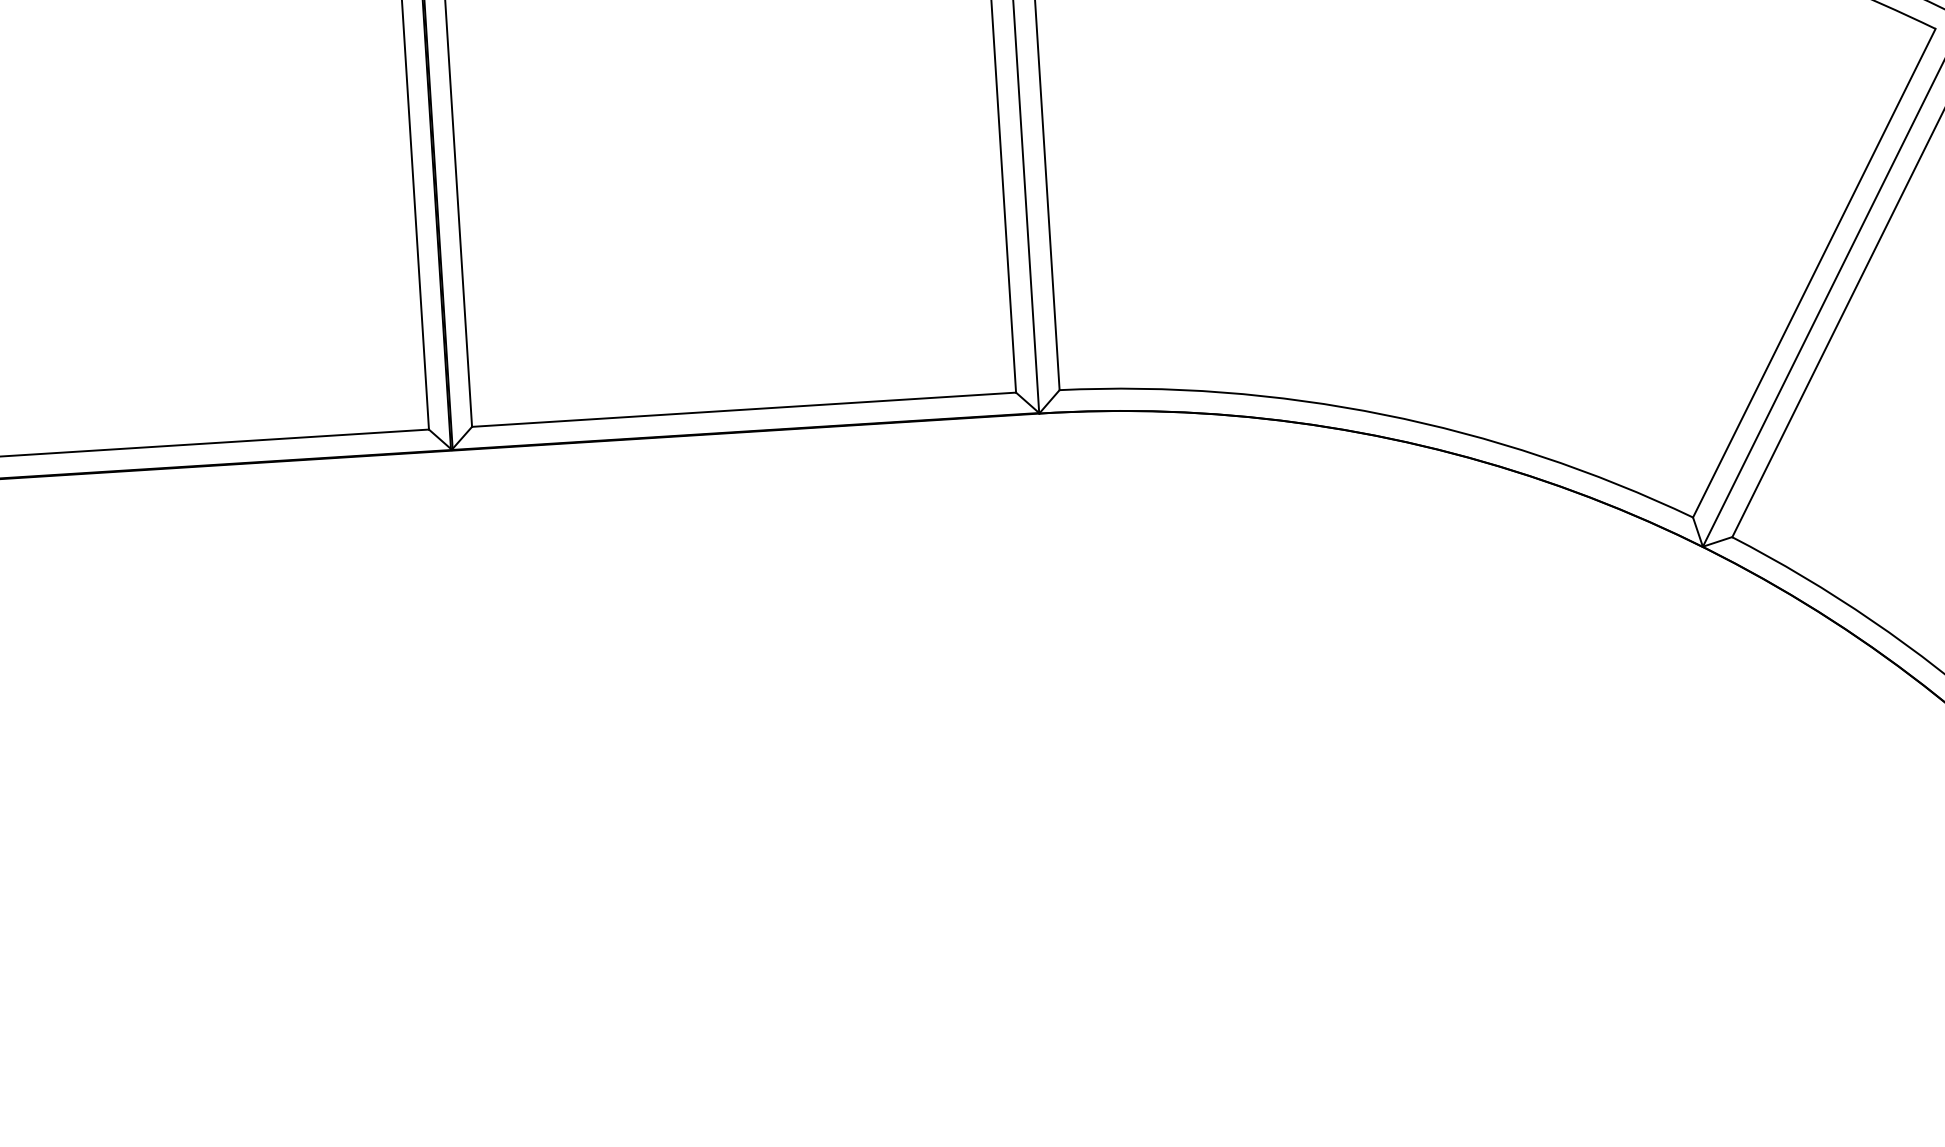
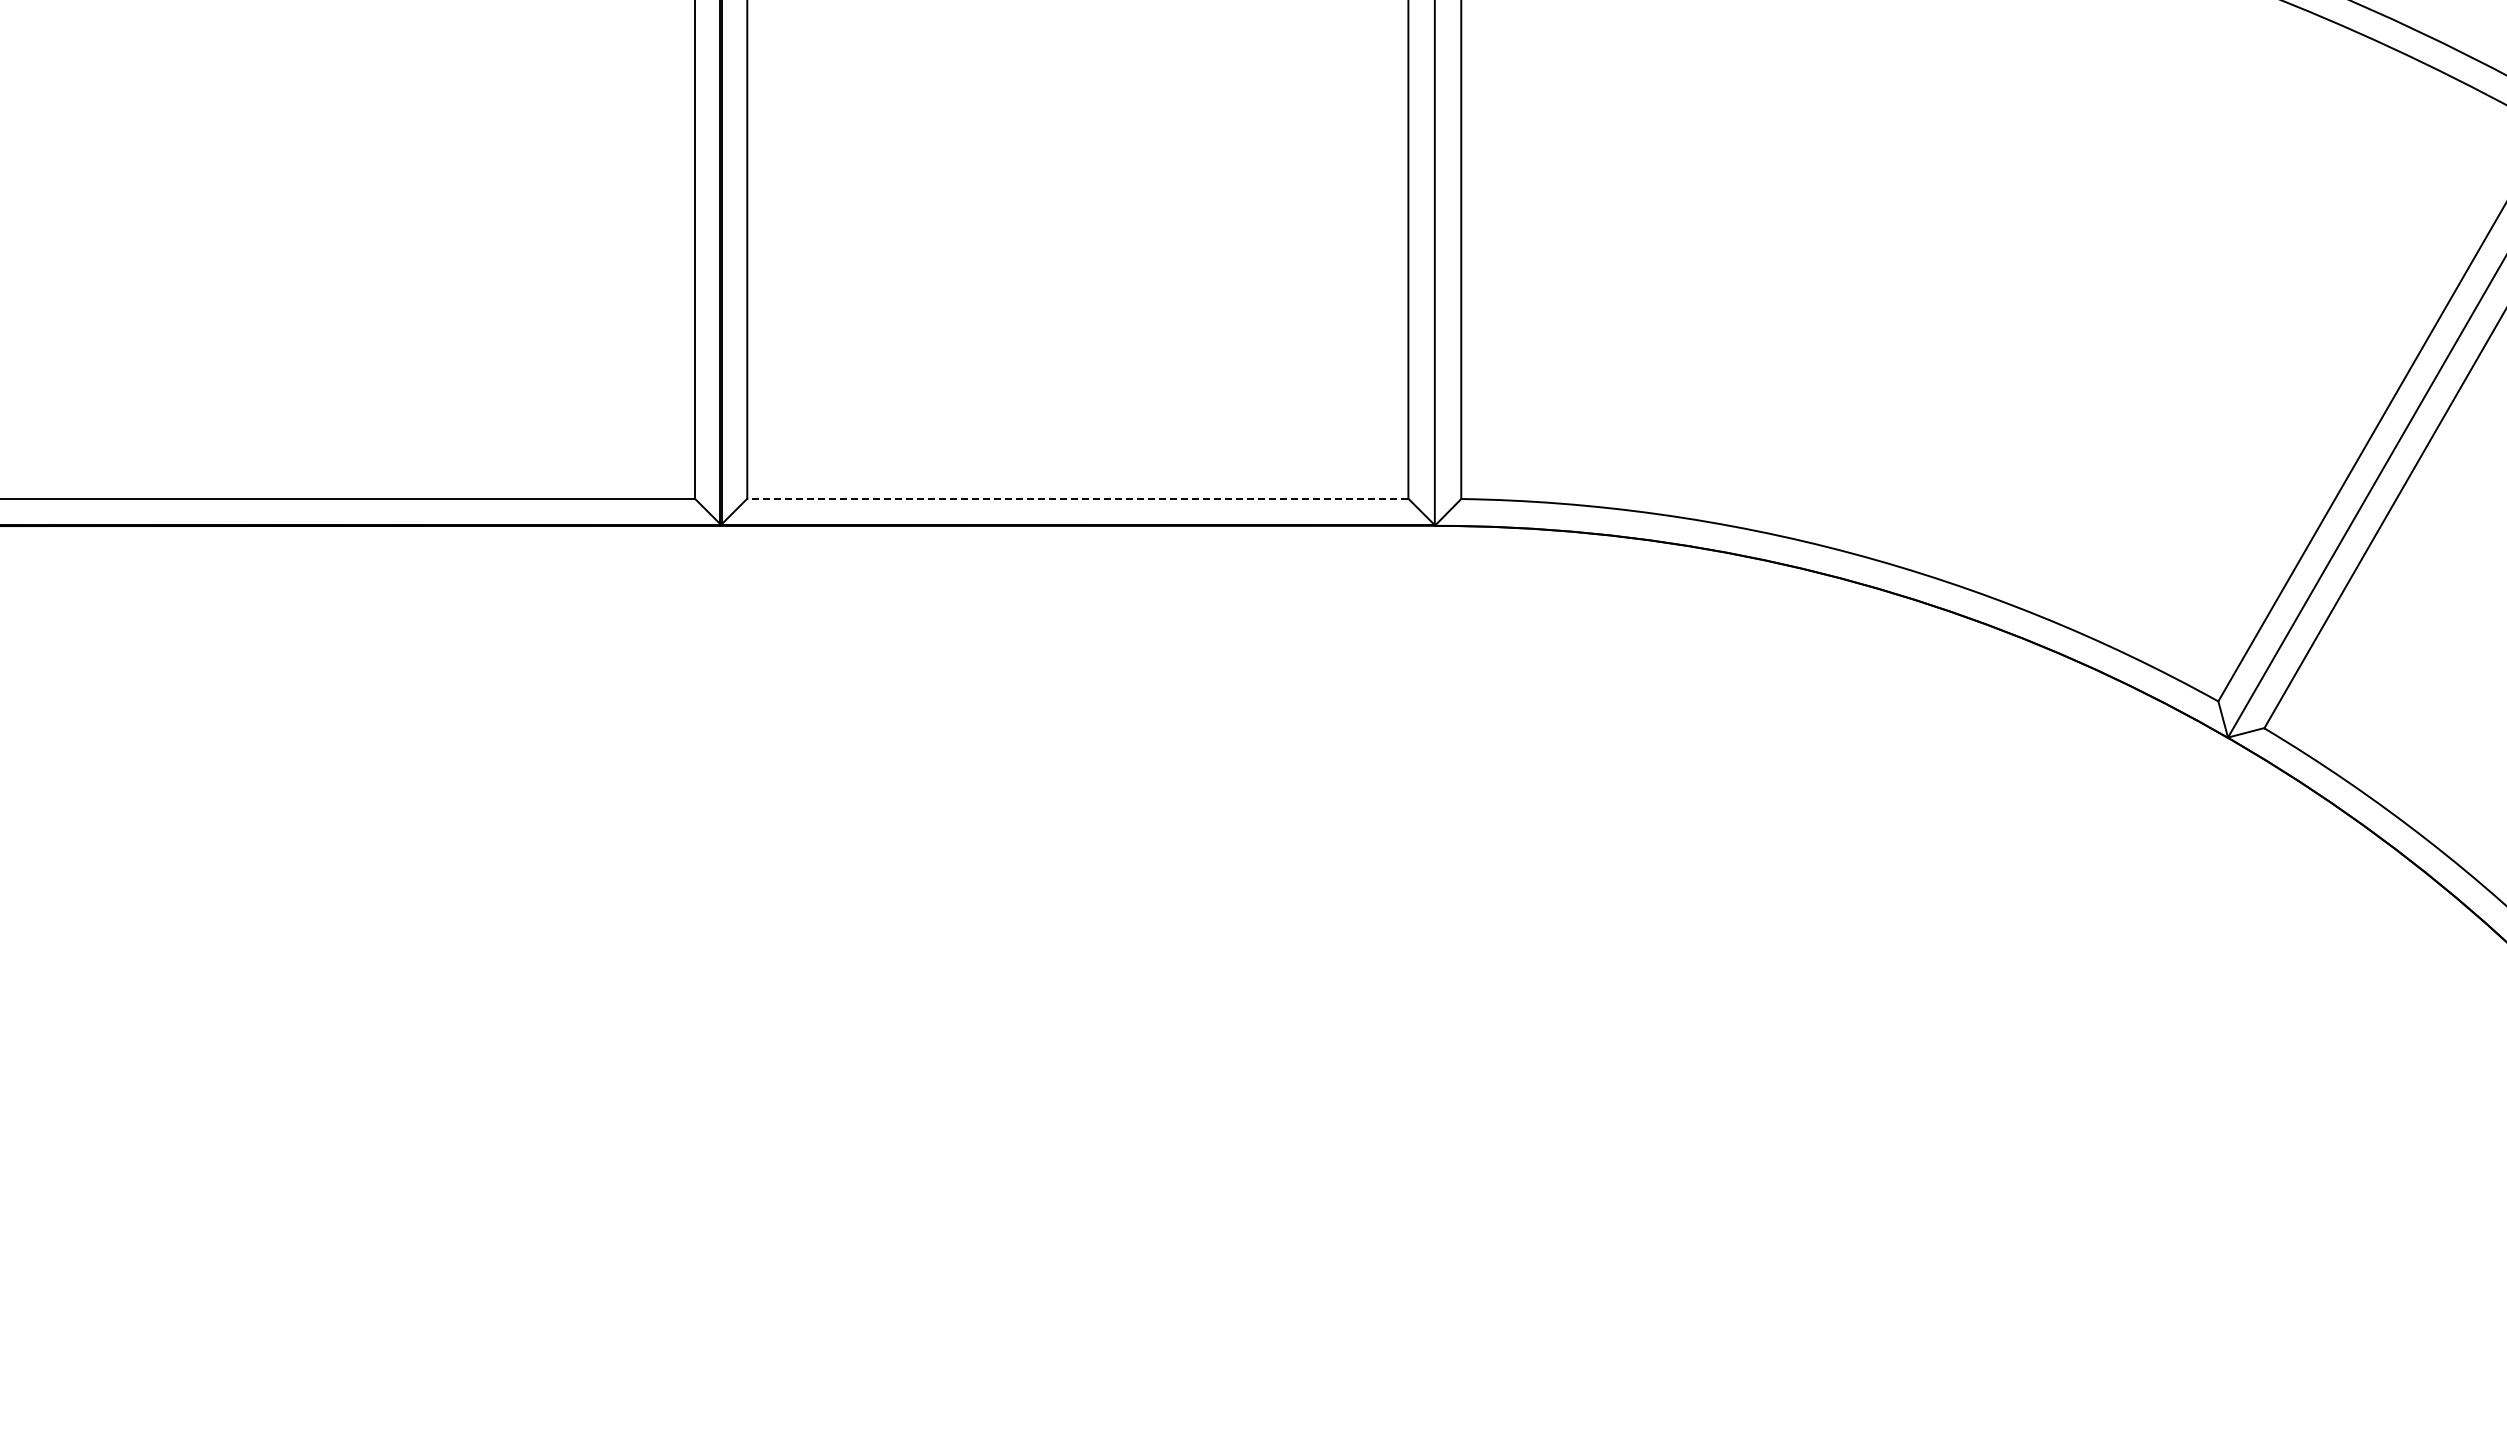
line: (743, 409) -> (1077, 498), solid -> dashed

